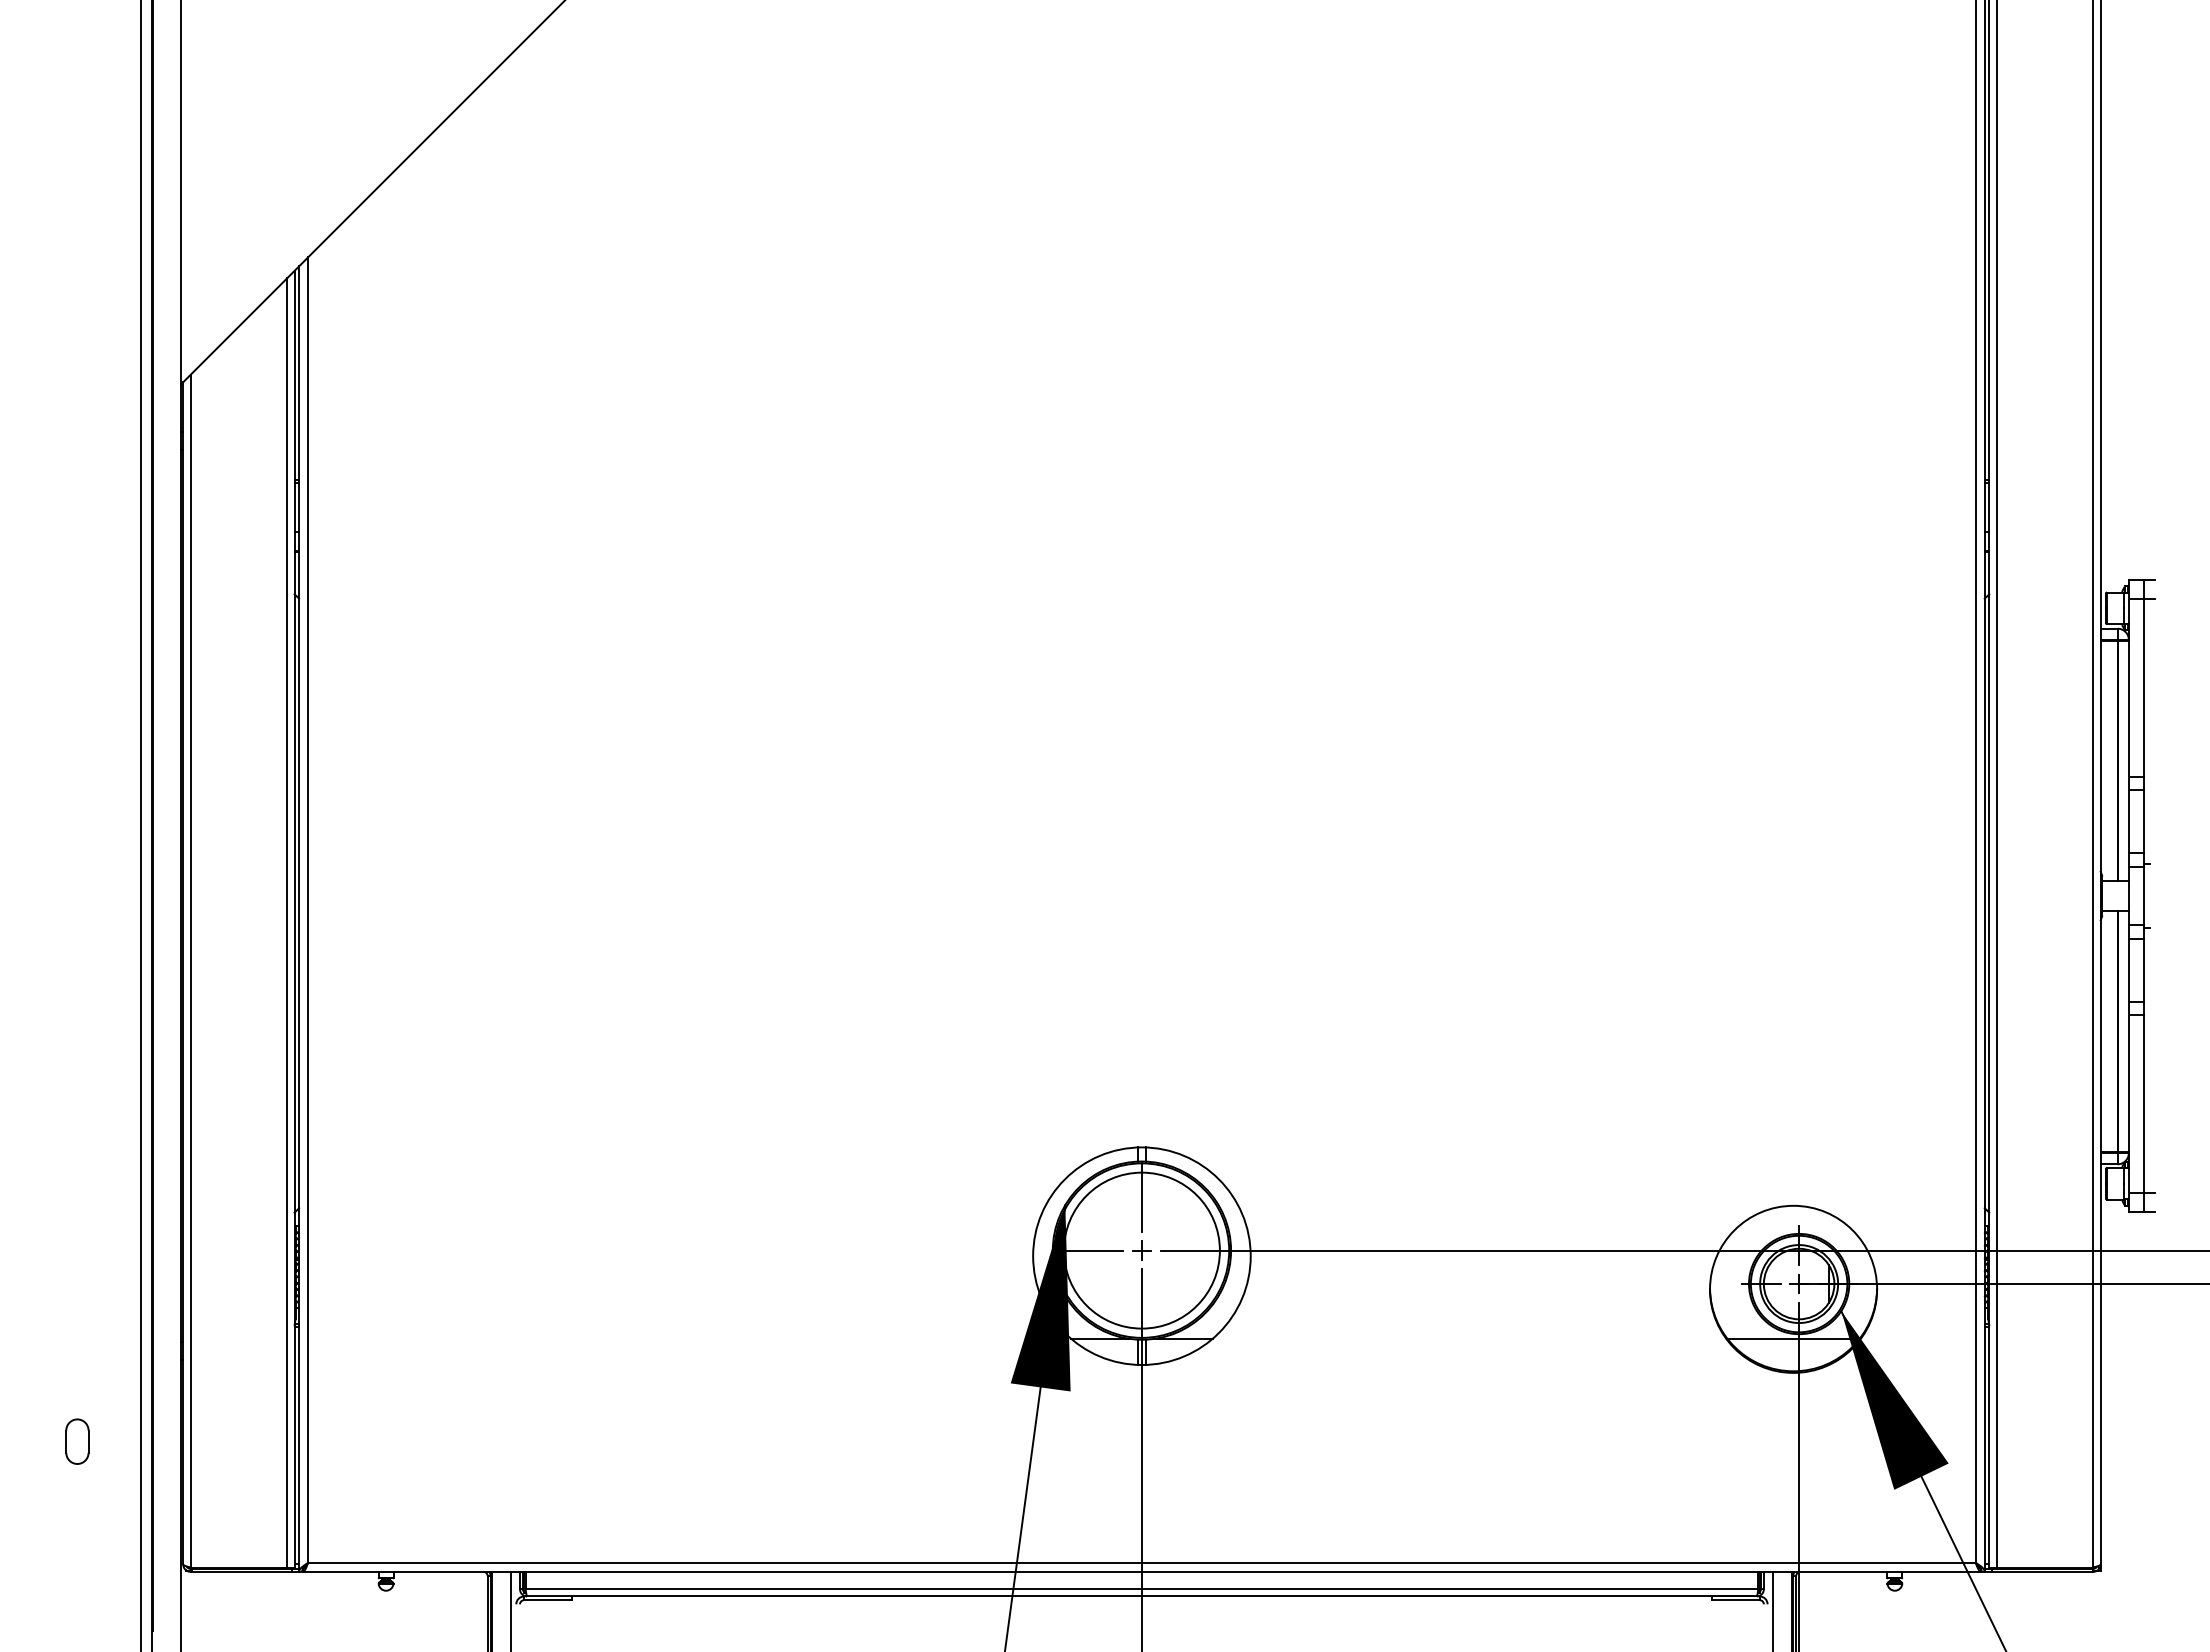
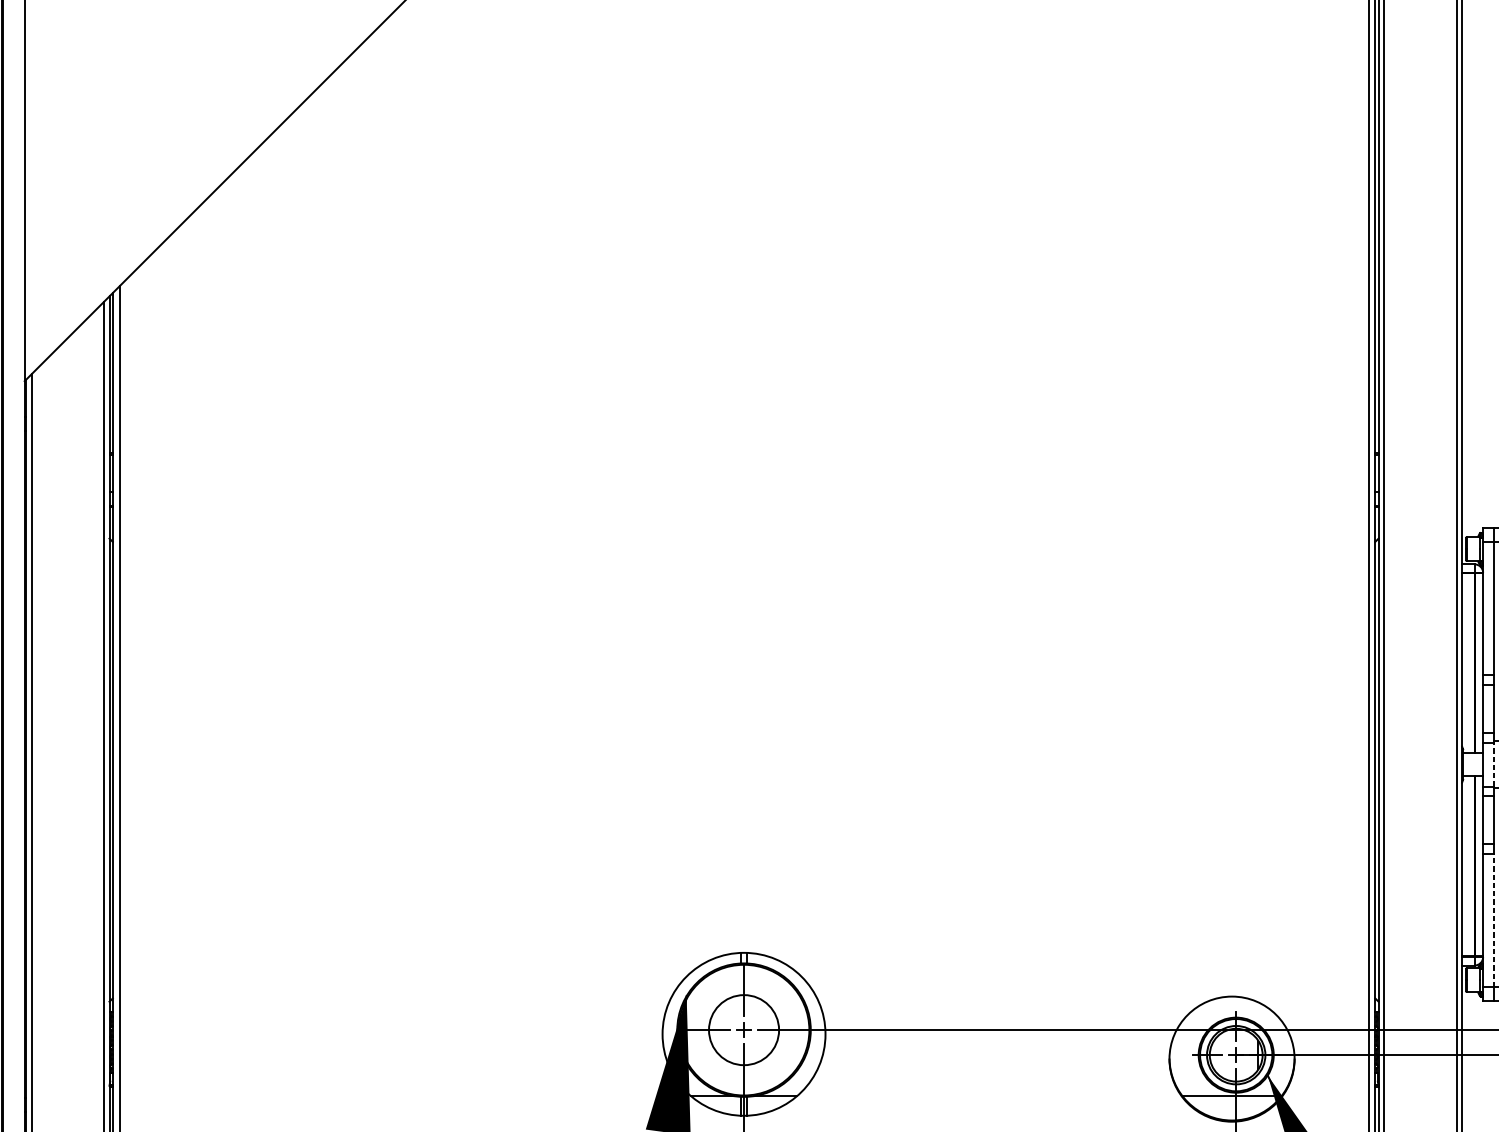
line: (2143, 895) -> (1494, 764), solid -> dashed
line: (2143, 1104) -> (1494, 920), solid -> dashed
circle: (1141, 1250) -> (743, 1030), size x0.6

